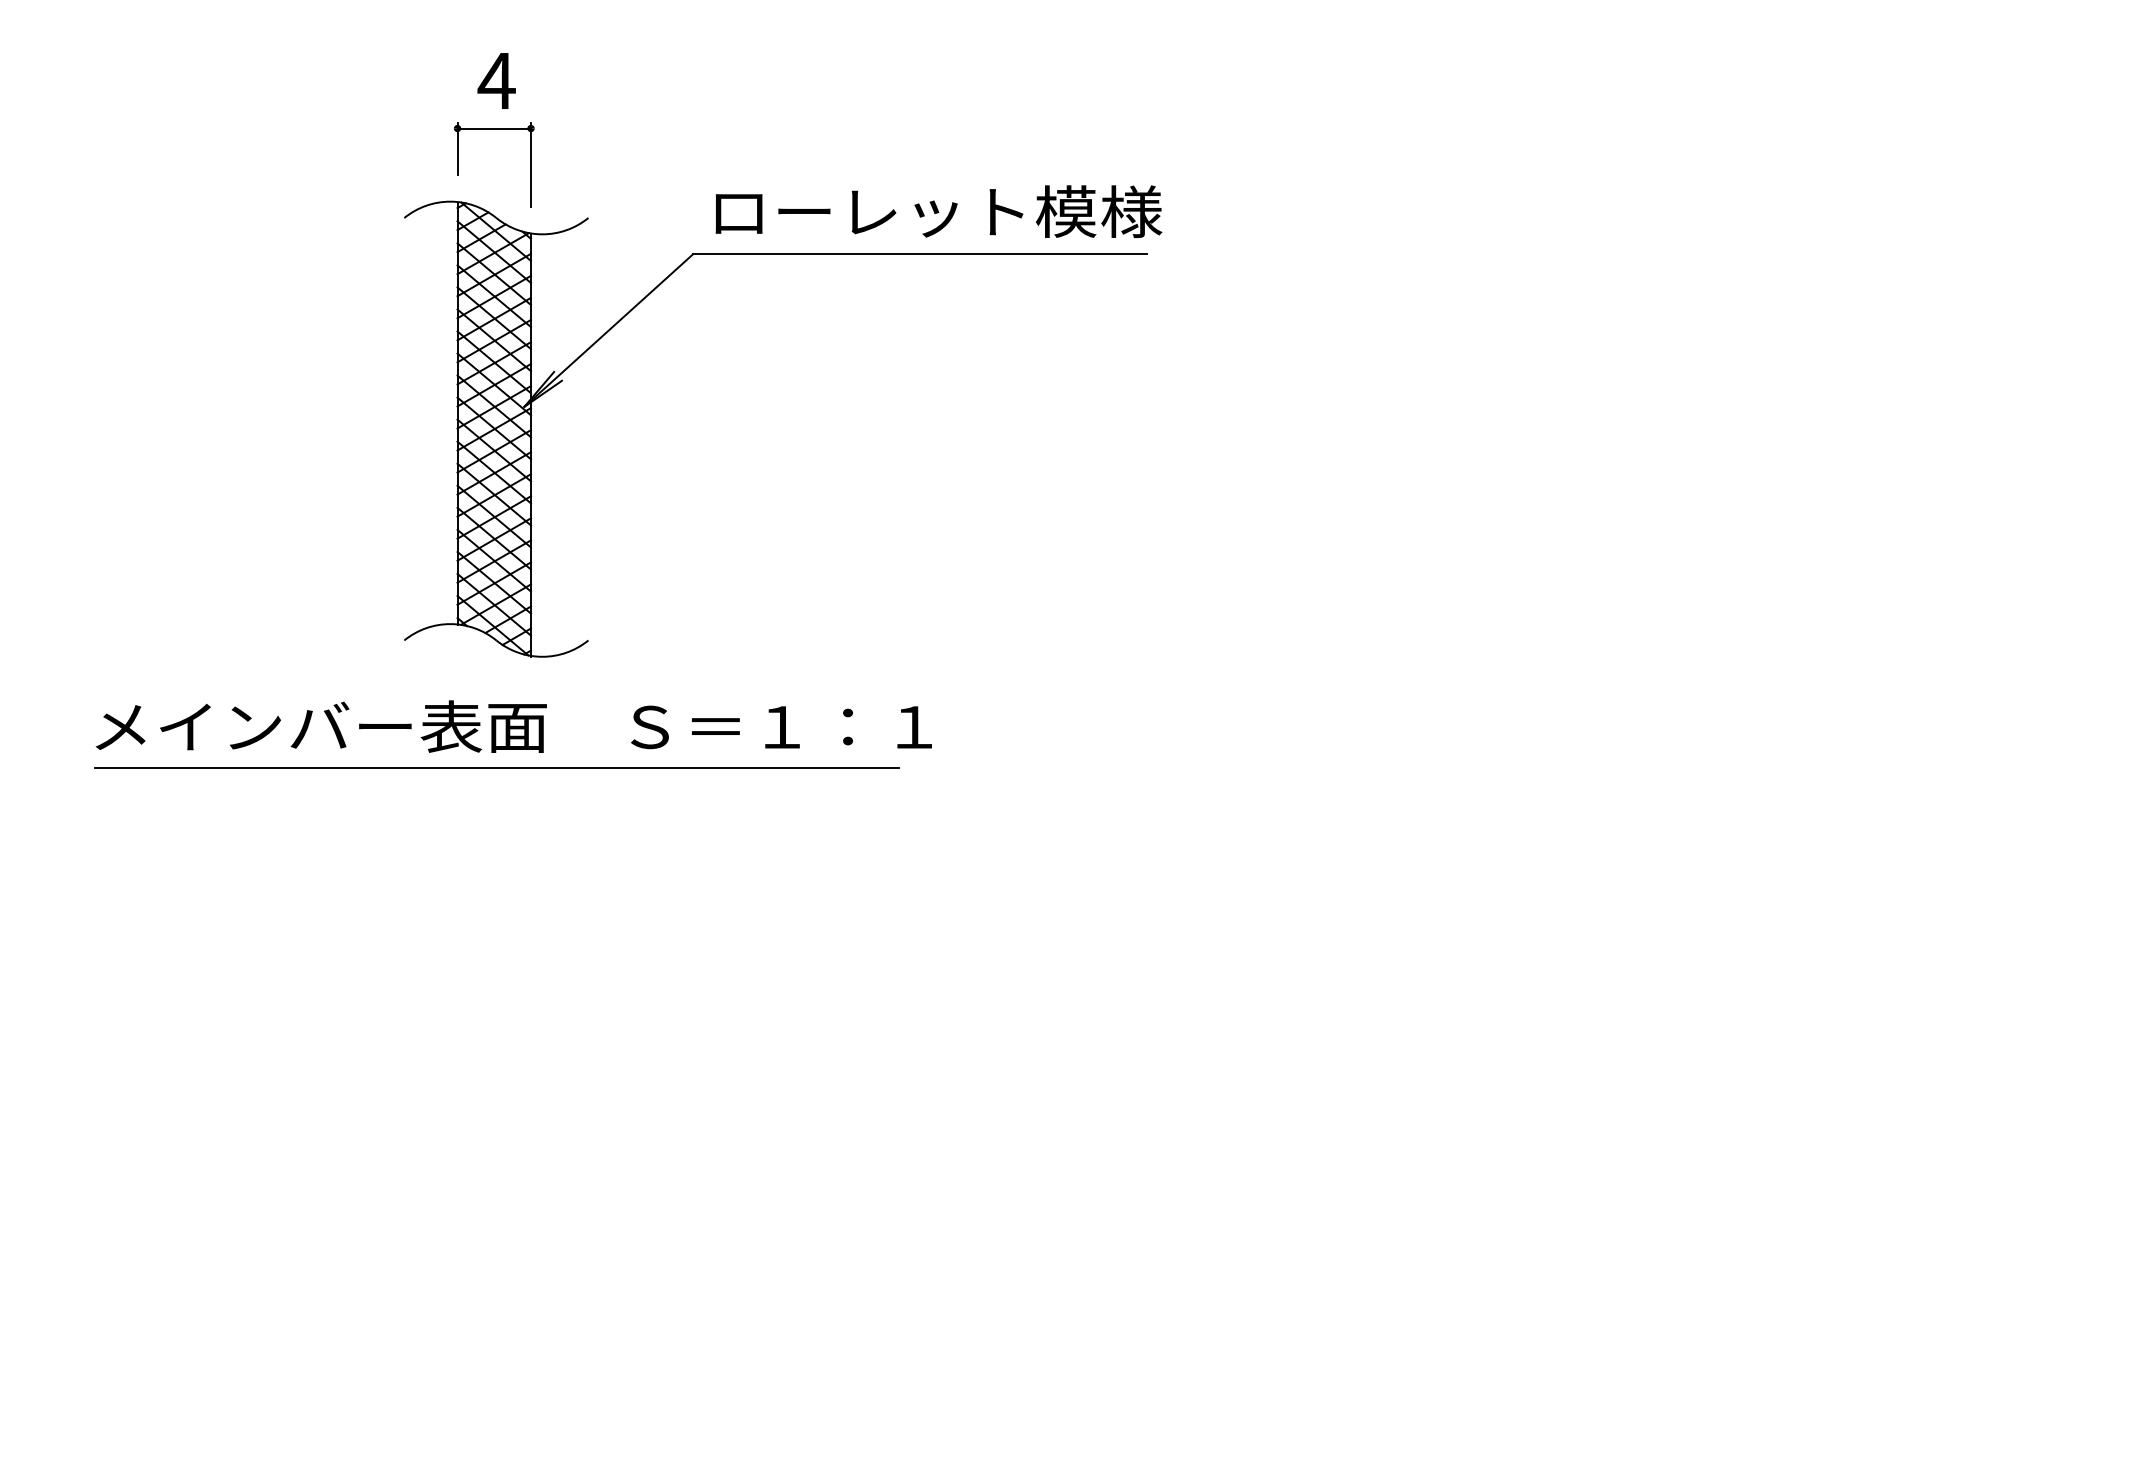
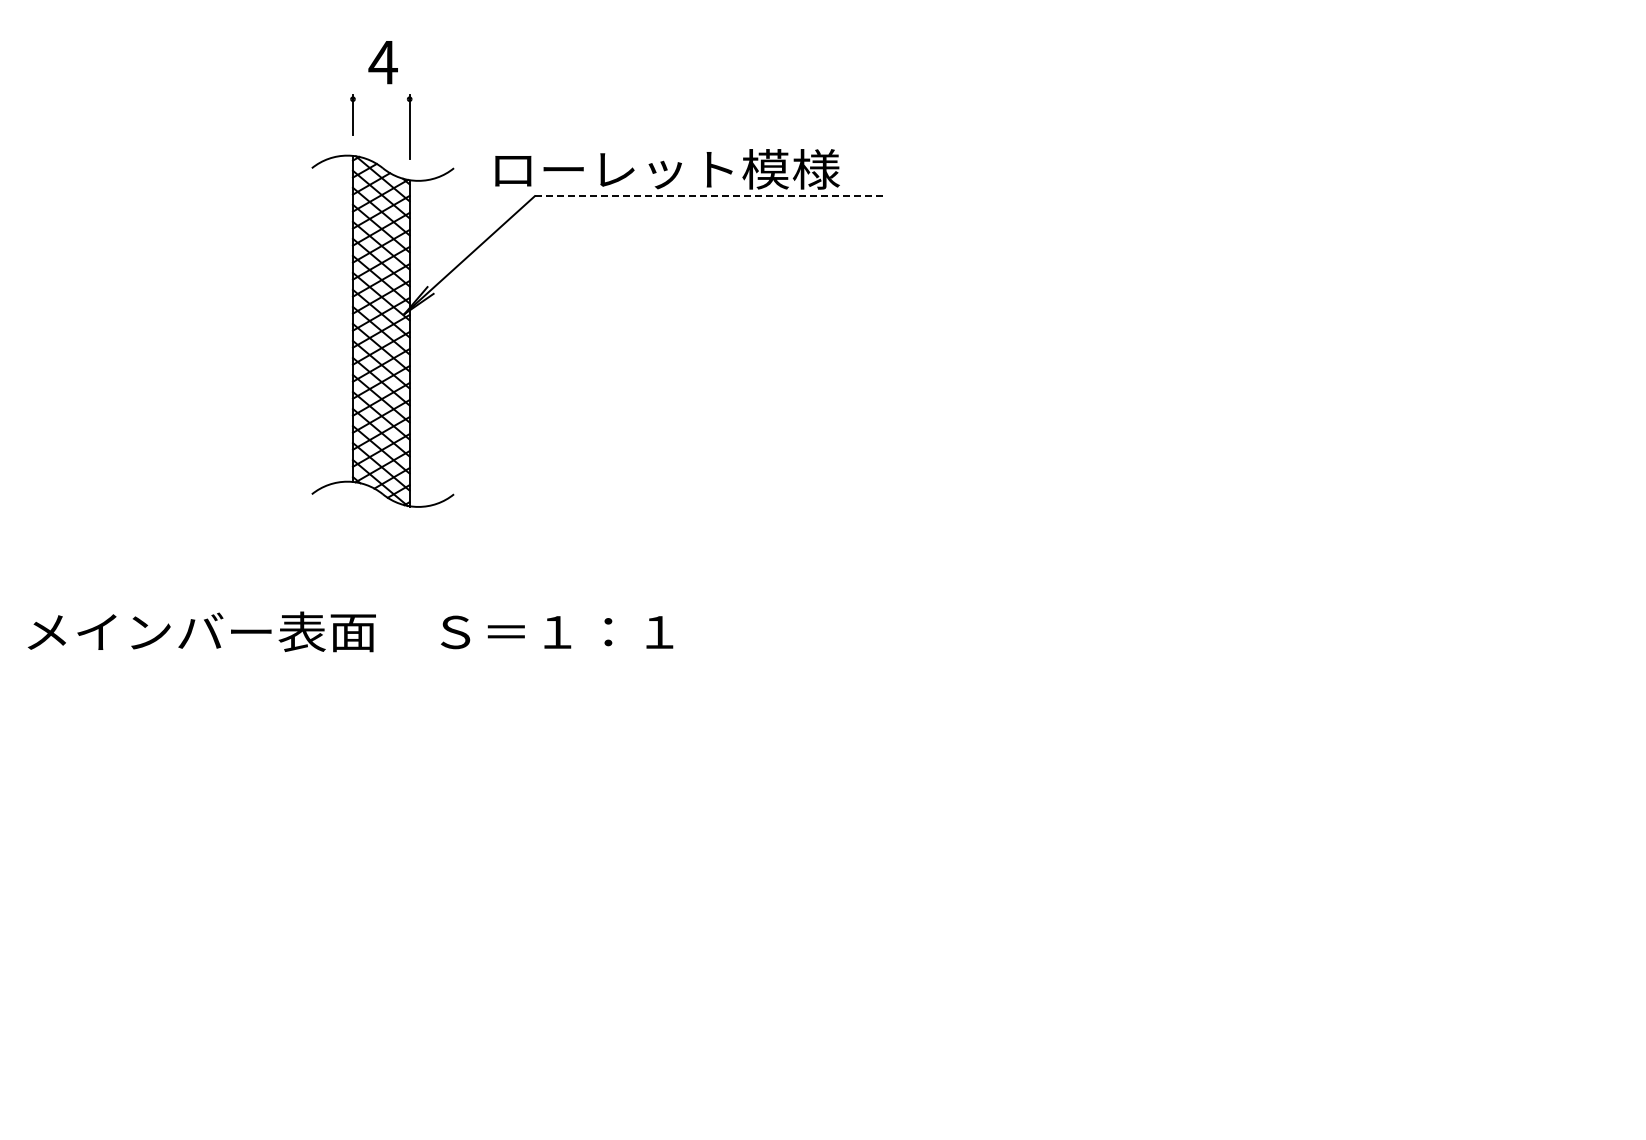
line: (493, 128) -> (380, 99), removed
text: (938, 211) -> (667, 169), moved
line: (920, 254) -> (710, 196), solid -> dashed
text: (513, 726) -> (350, 631), moved
line: (495, 768) -> (382, 593), removed

